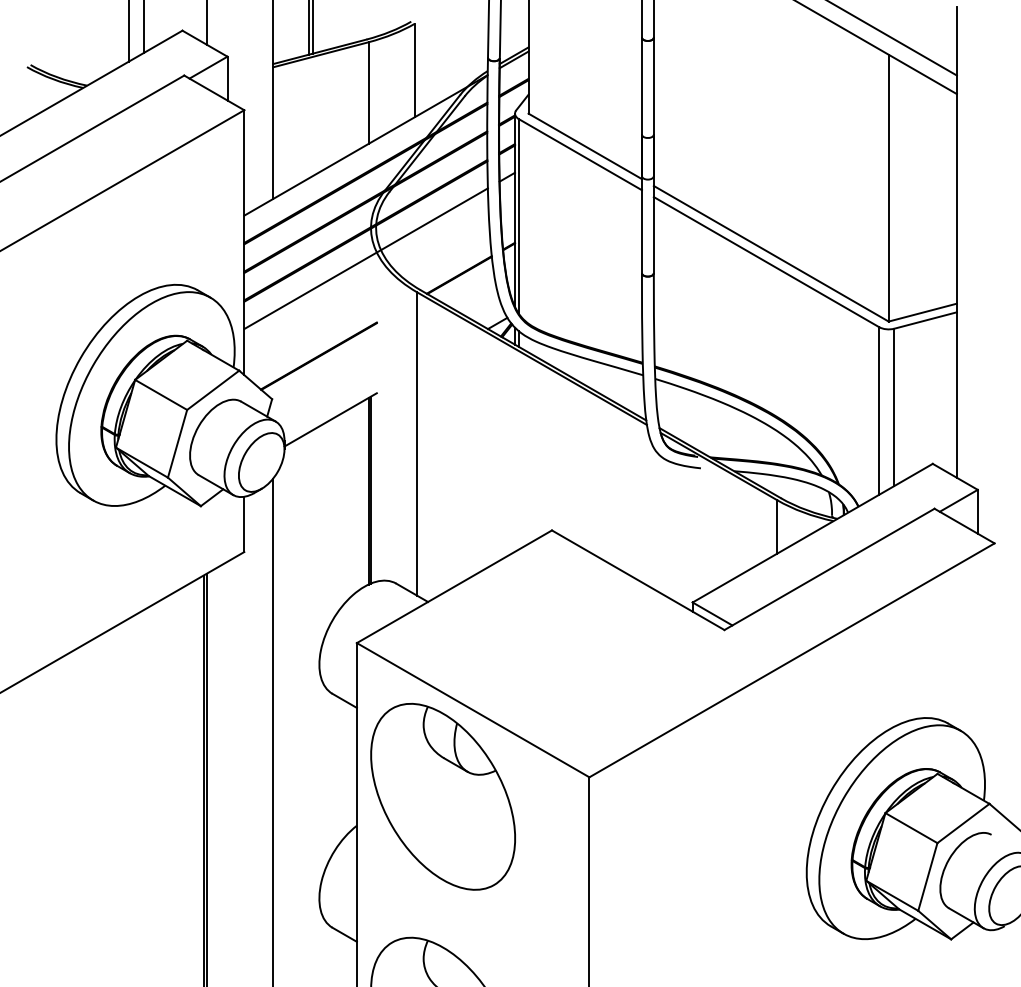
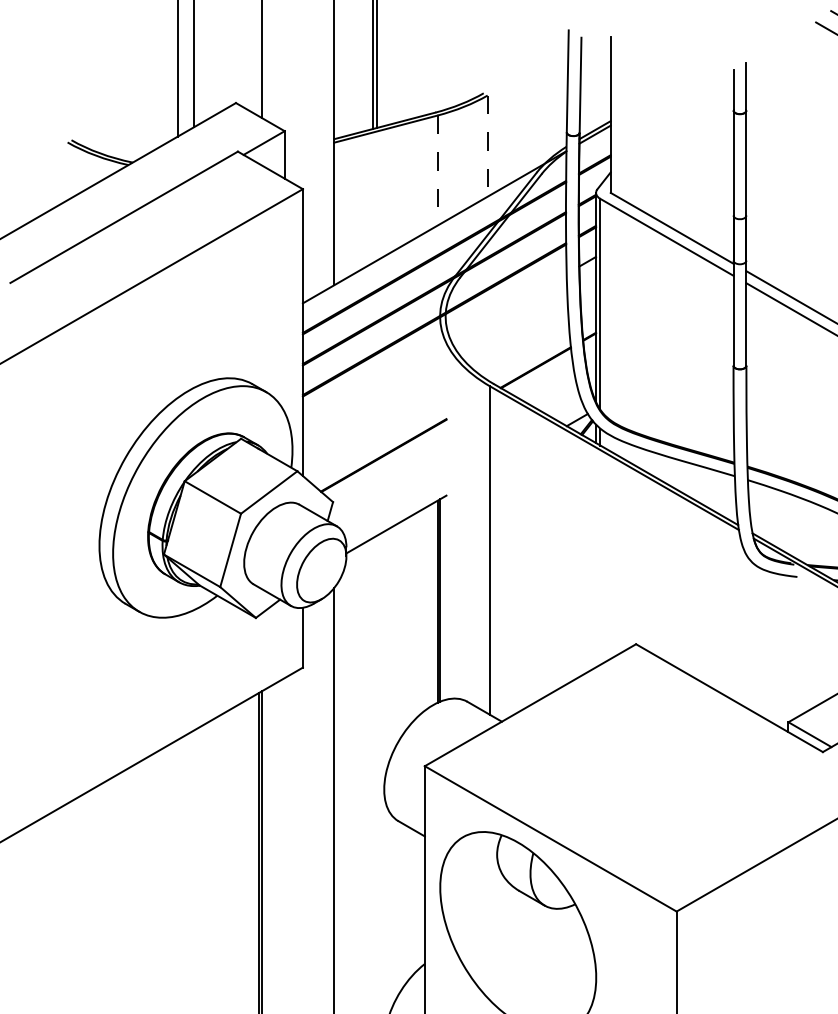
line: (414, 70) -> (487, 146), solid -> dashed
line: (368, 93) -> (437, 171), solid -> dashed
line: (365, 258) -> (434, 349), removed

